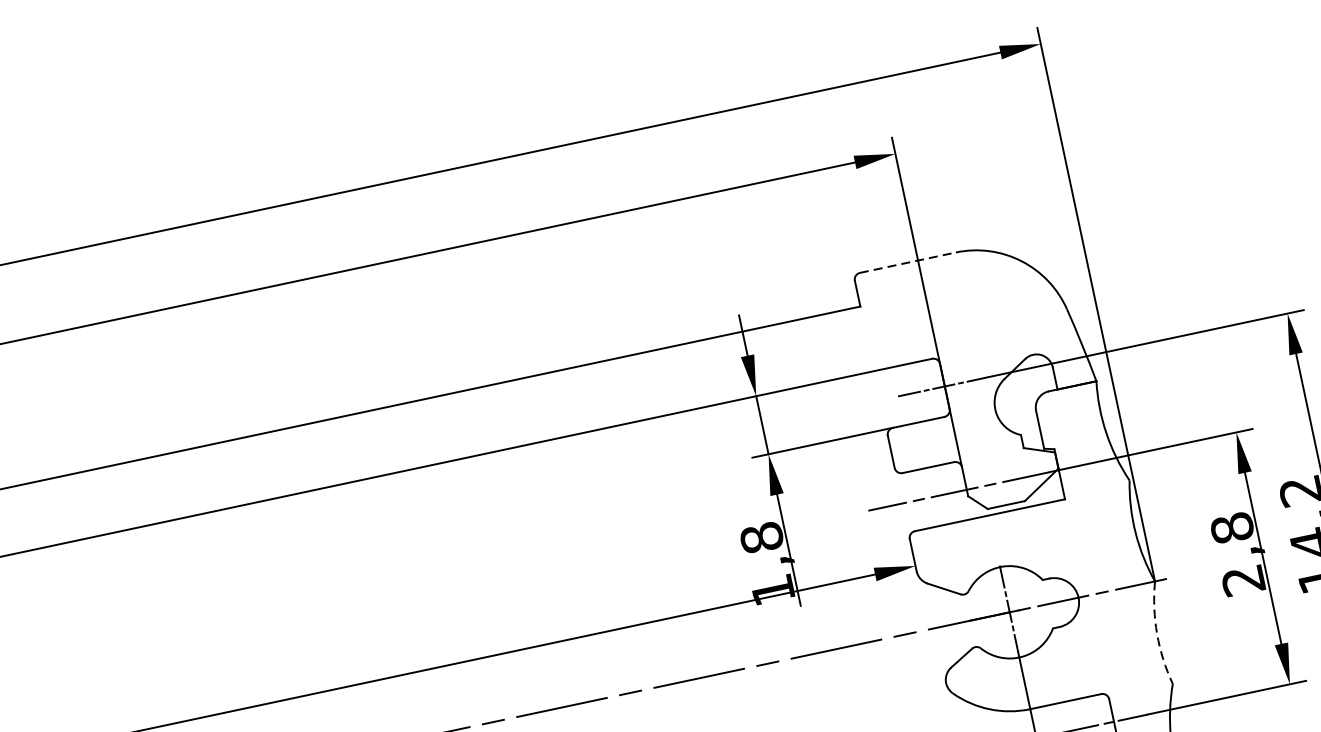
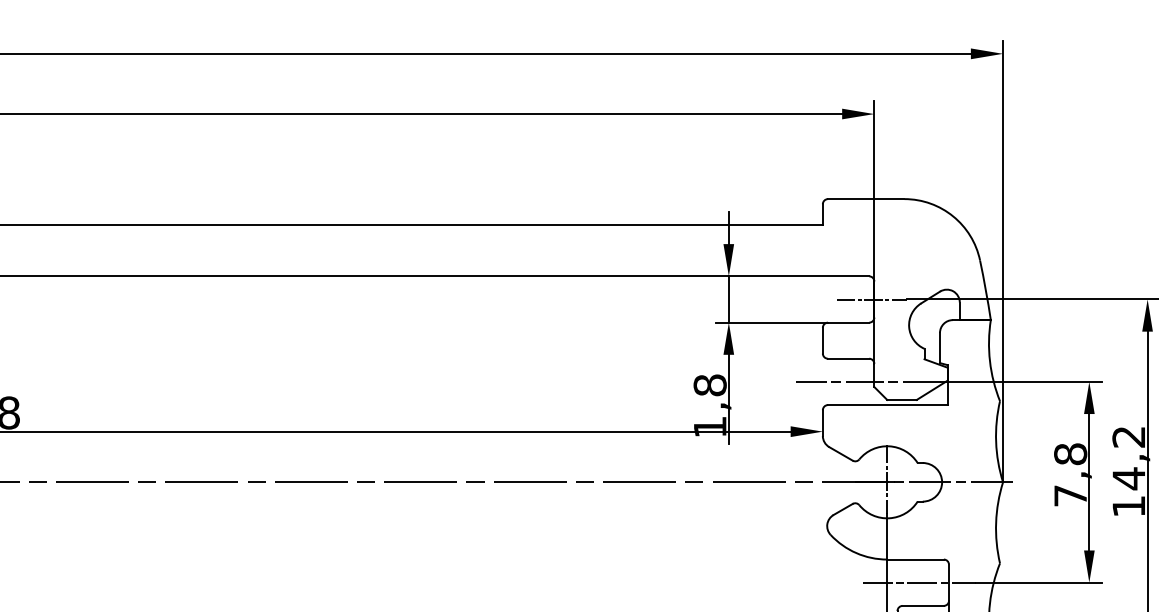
line: (908, 263) -> (866, 199), dashed -> solid
text: (1243, 579) -> (1070, 495), 2,8 -> 7,8
arc: (1157, 633) -> (996, 522), dashed -> solid

